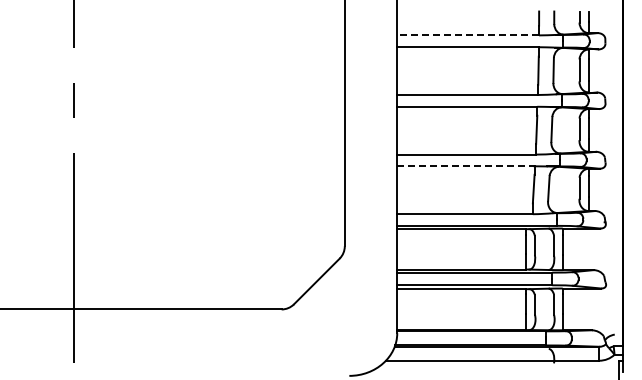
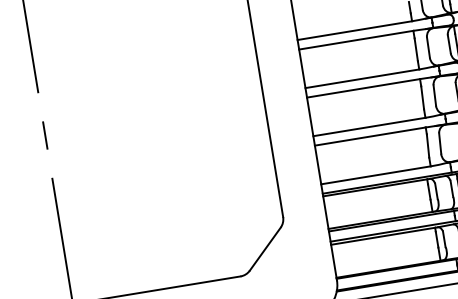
line: (468, 35) -> (355, 30), dashed -> solid
line: (465, 166) -> (370, 136), dashed -> solid

